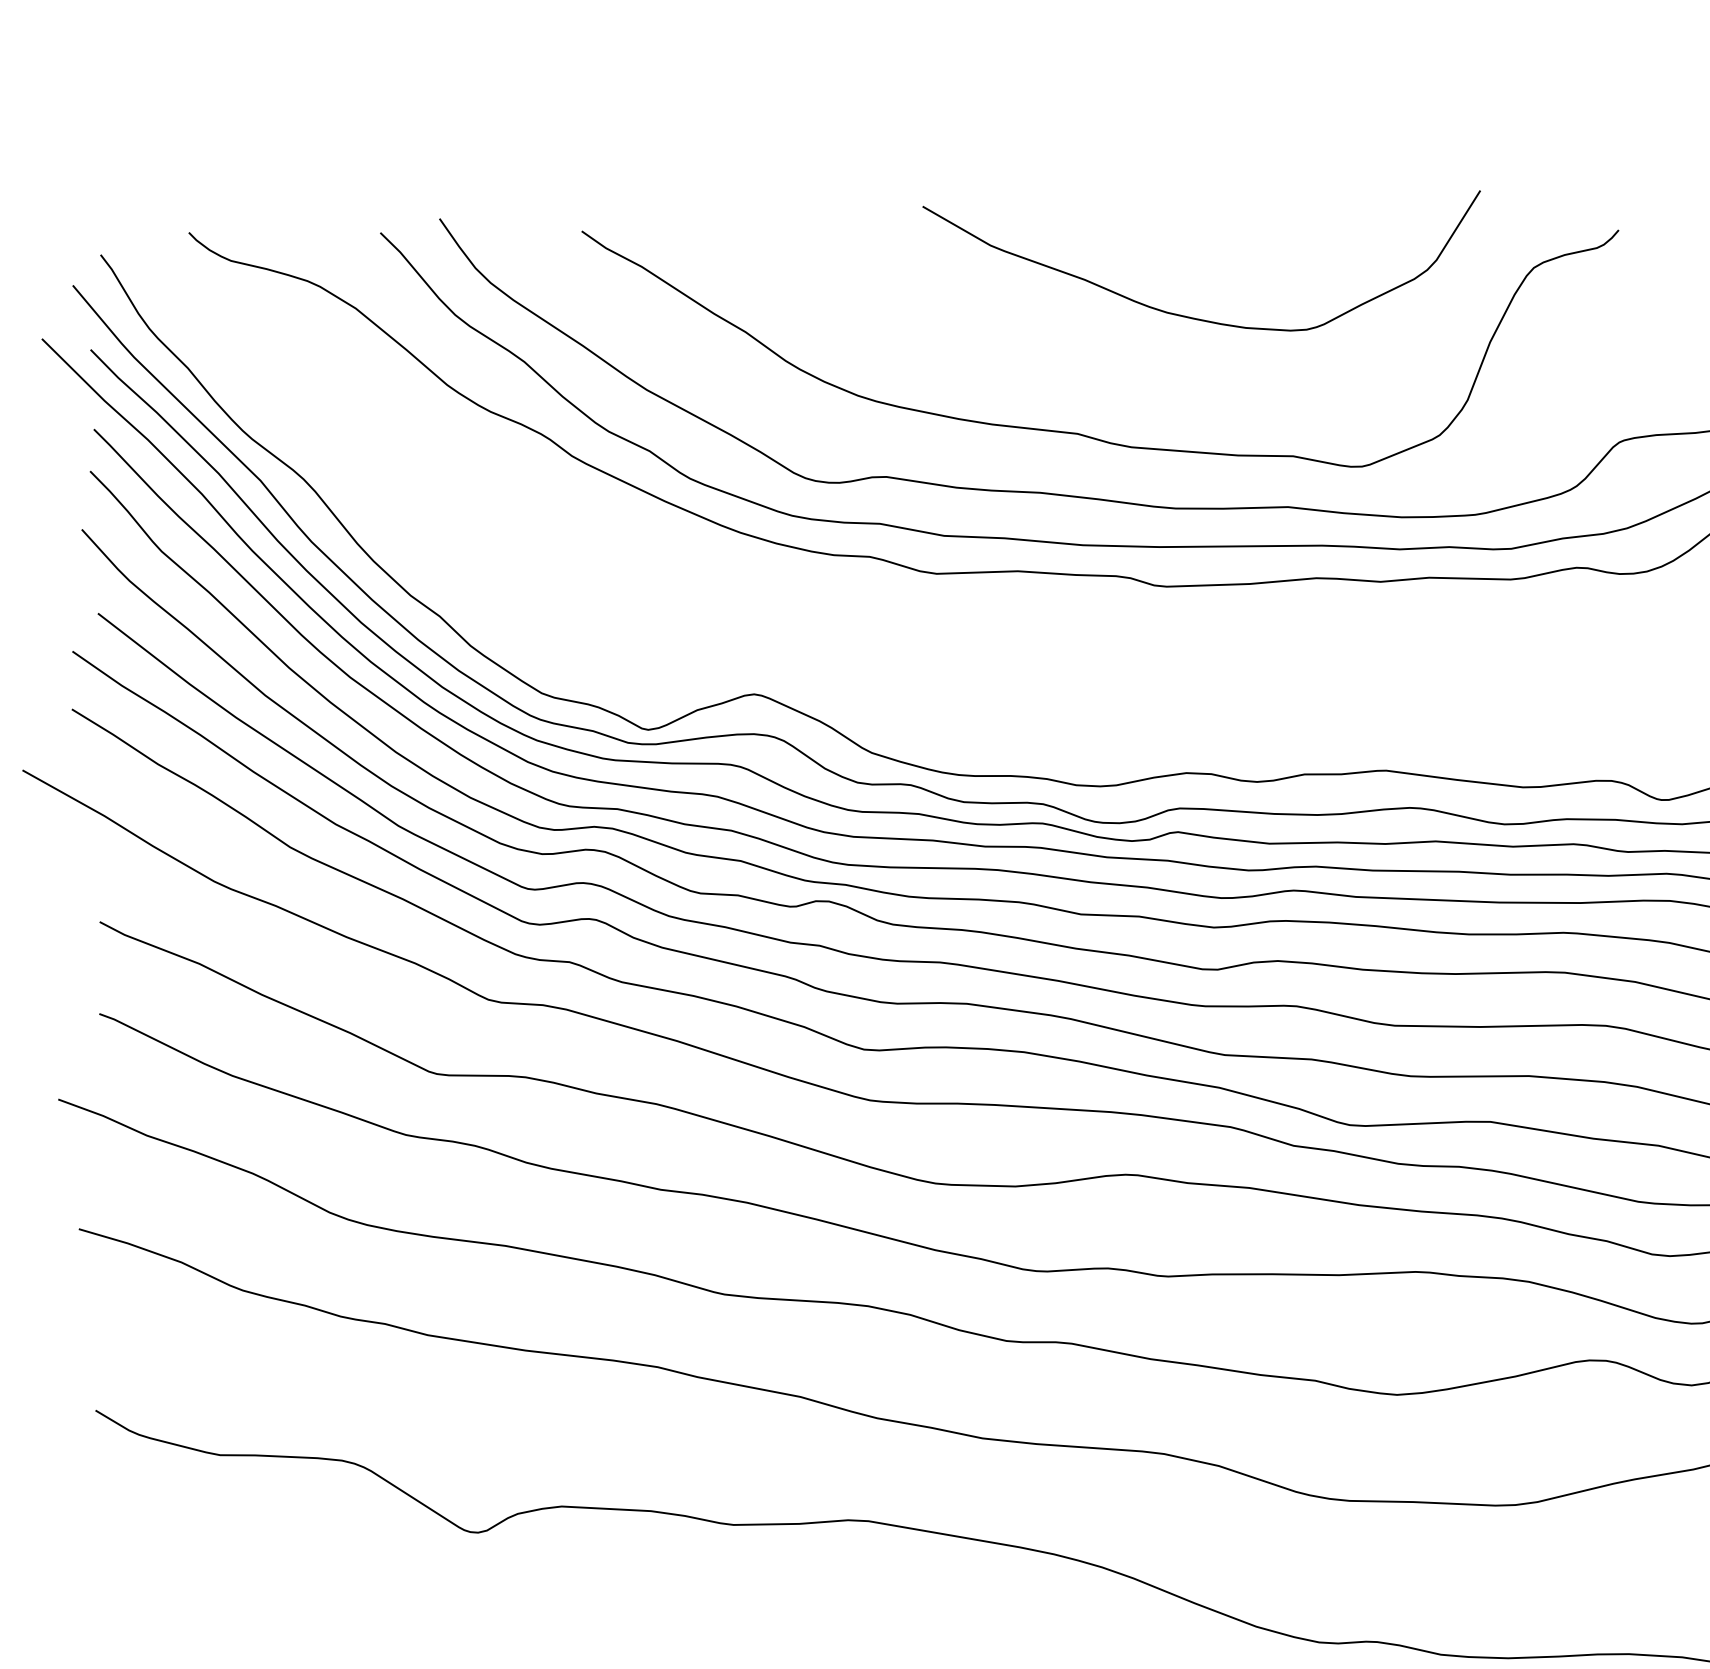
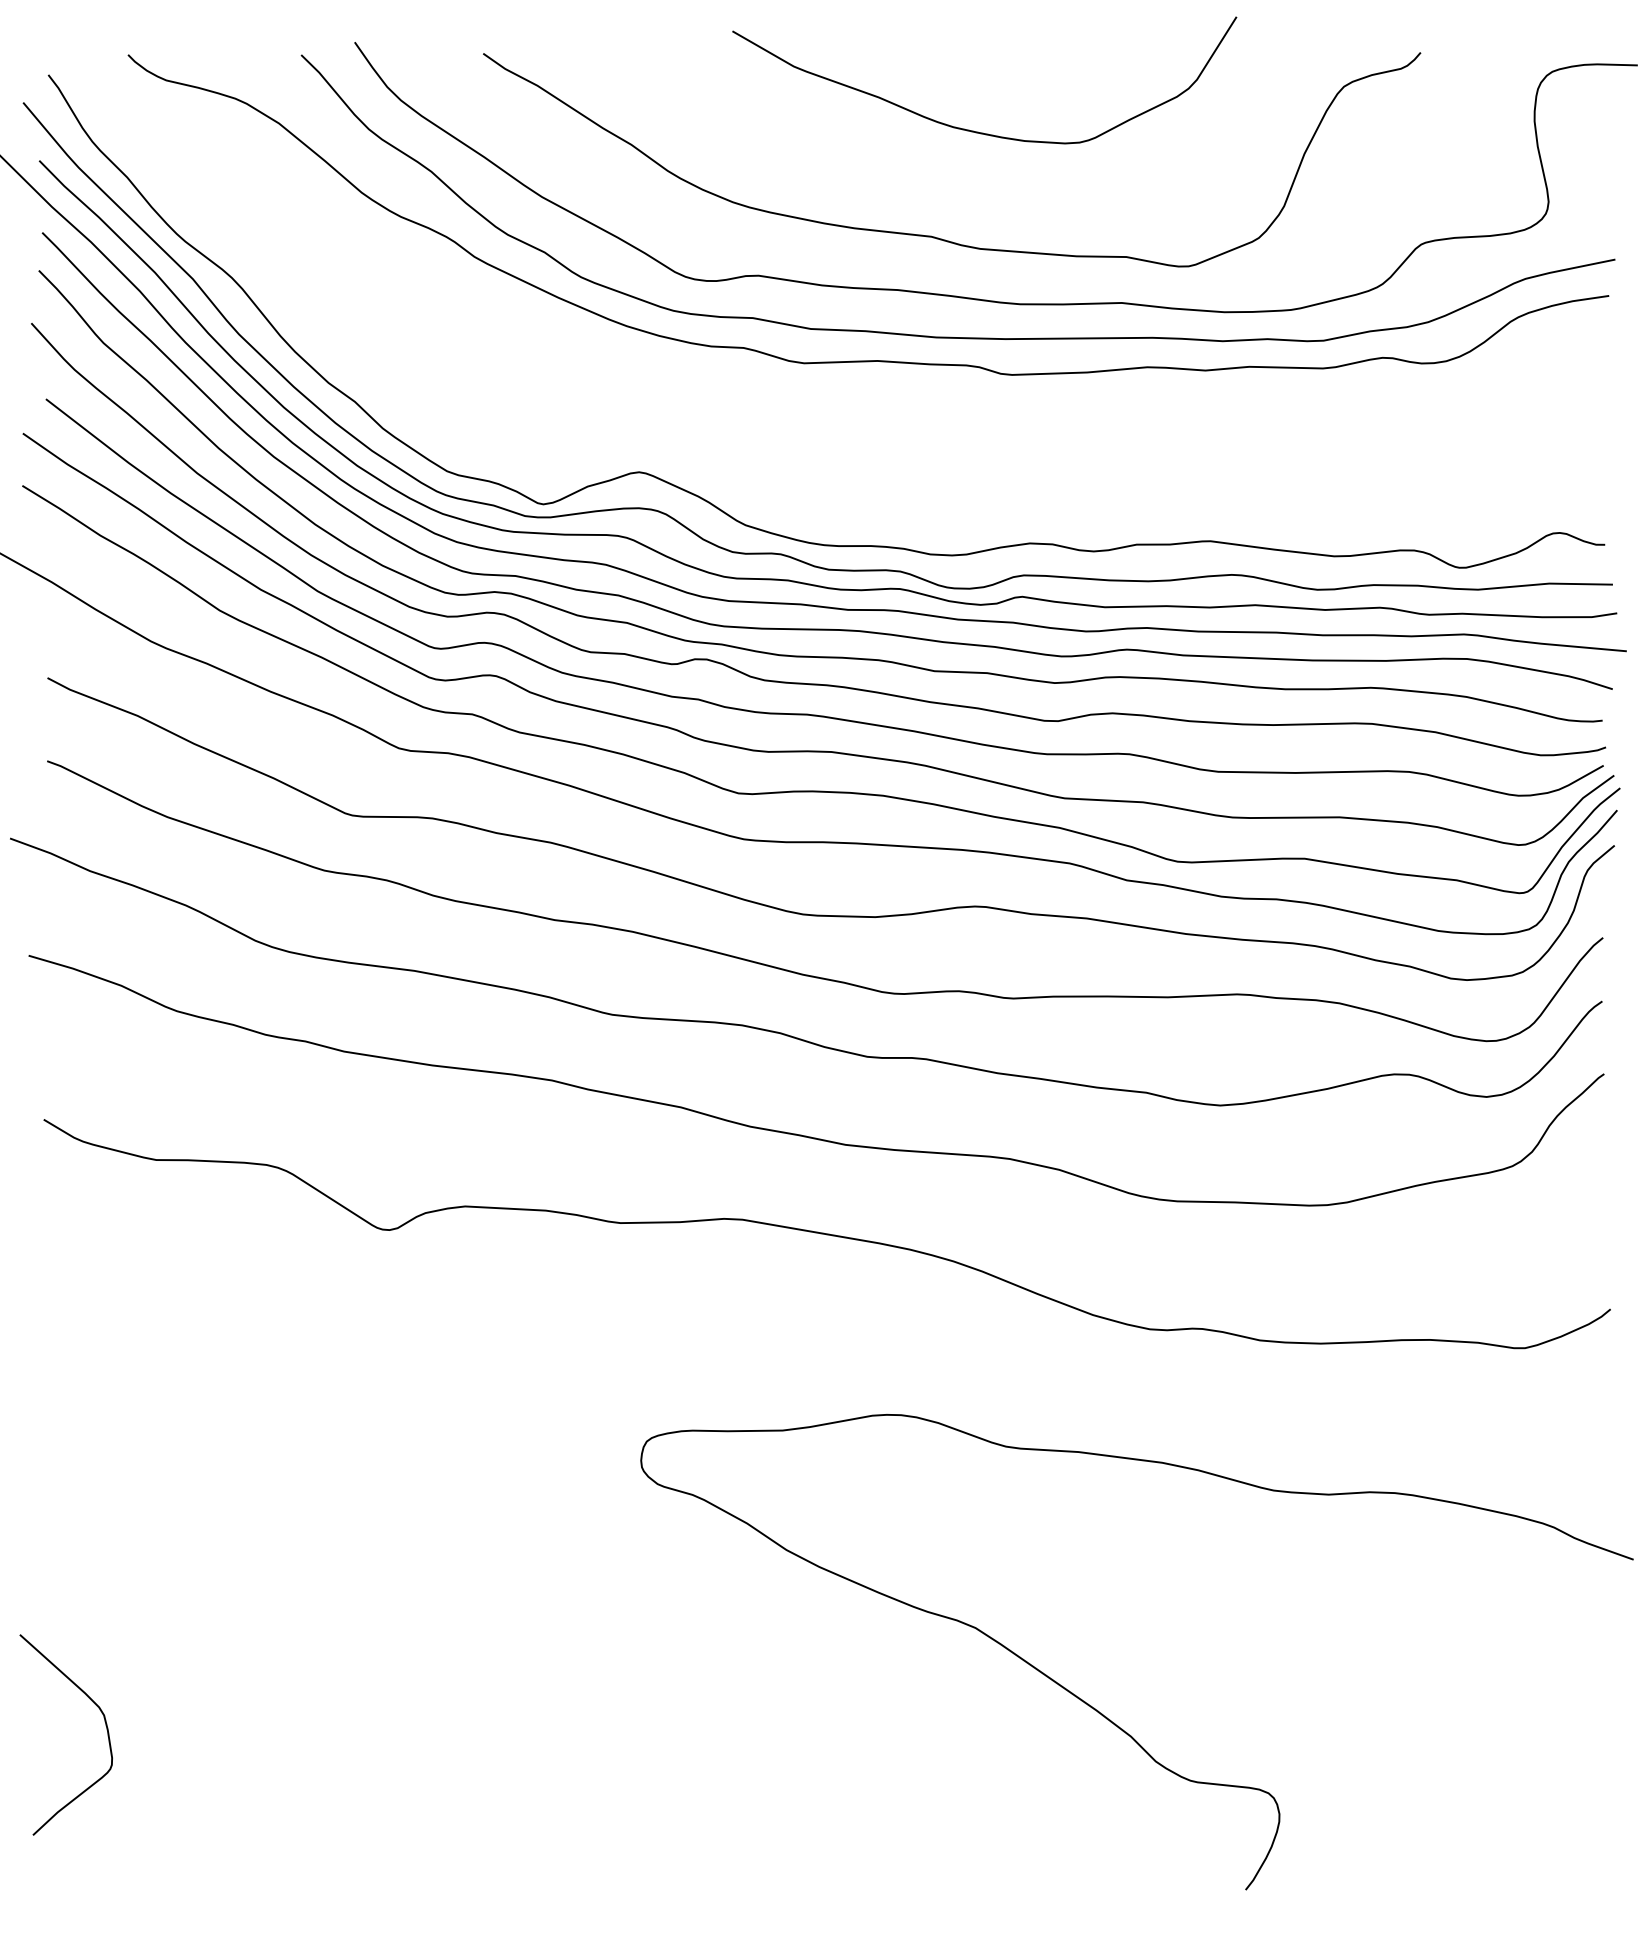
curve: (1189, 316) -> (973, 130), moved

